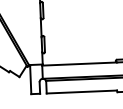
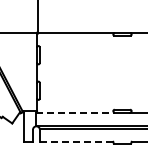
line: (80, 63) -> (76, 112), solid -> dashed
line: (81, 91) -> (76, 141), solid -> dashed

